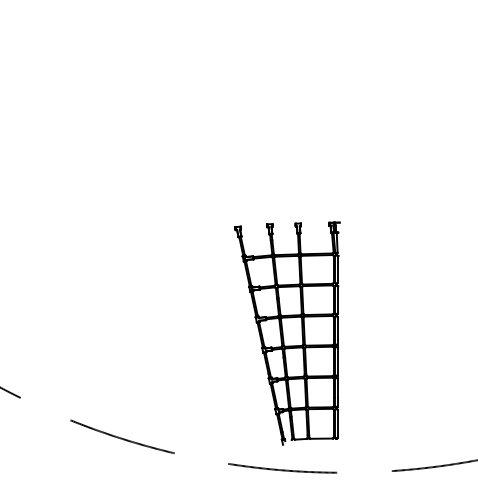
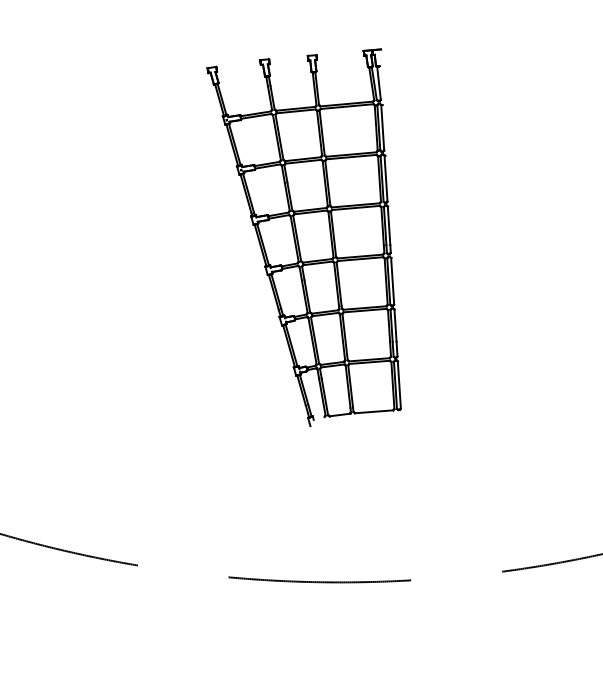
part: (287, 333) -> (305, 240), moved

